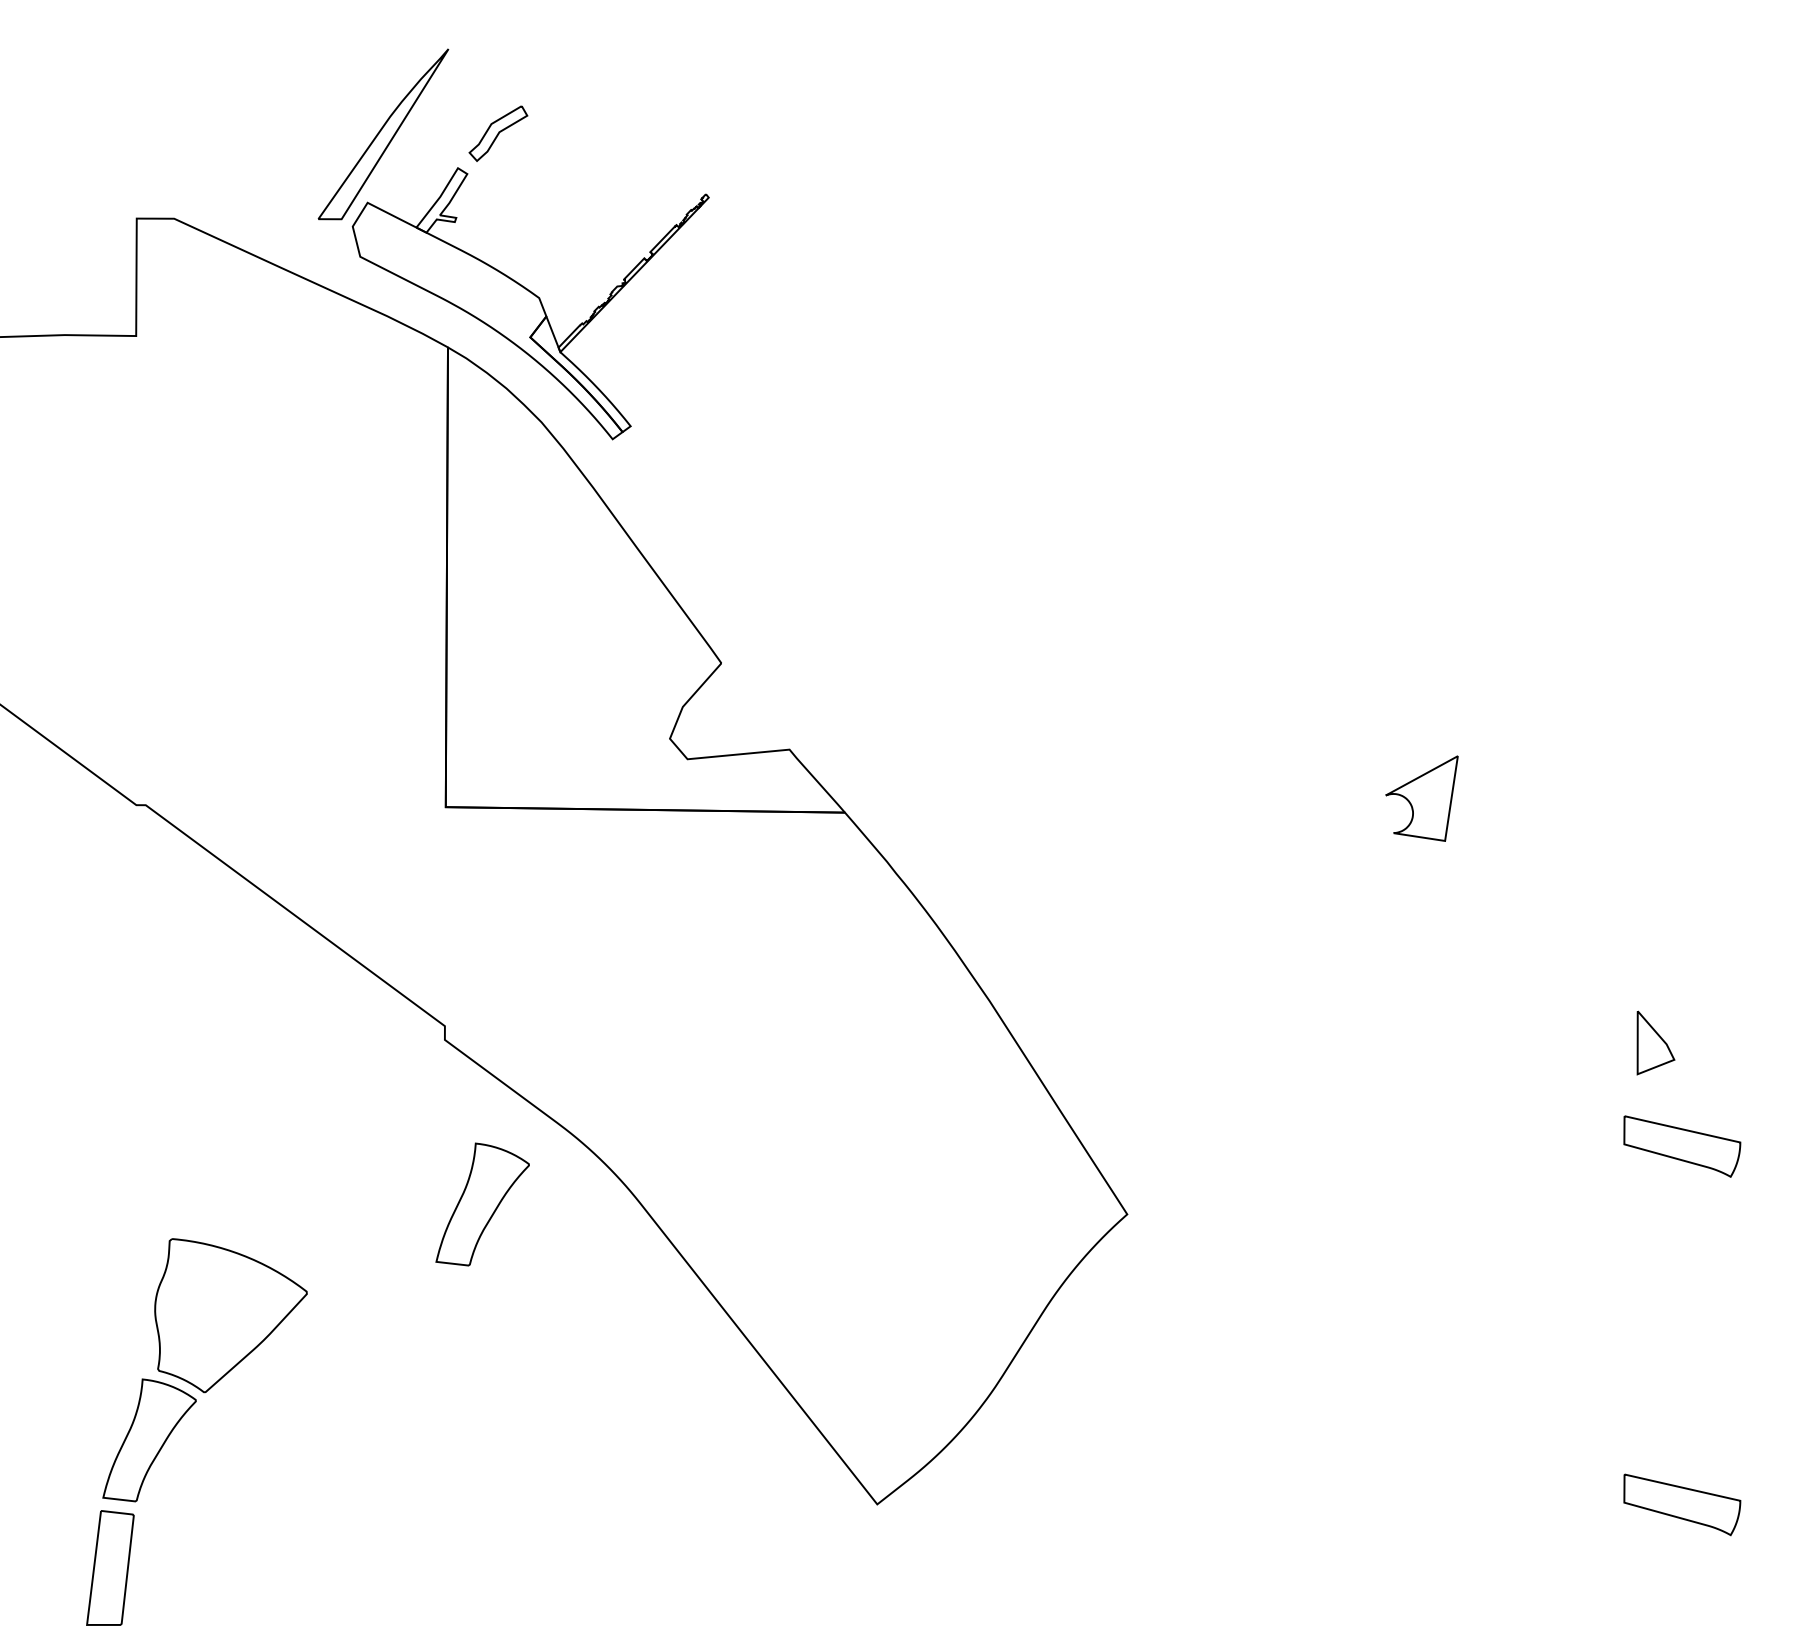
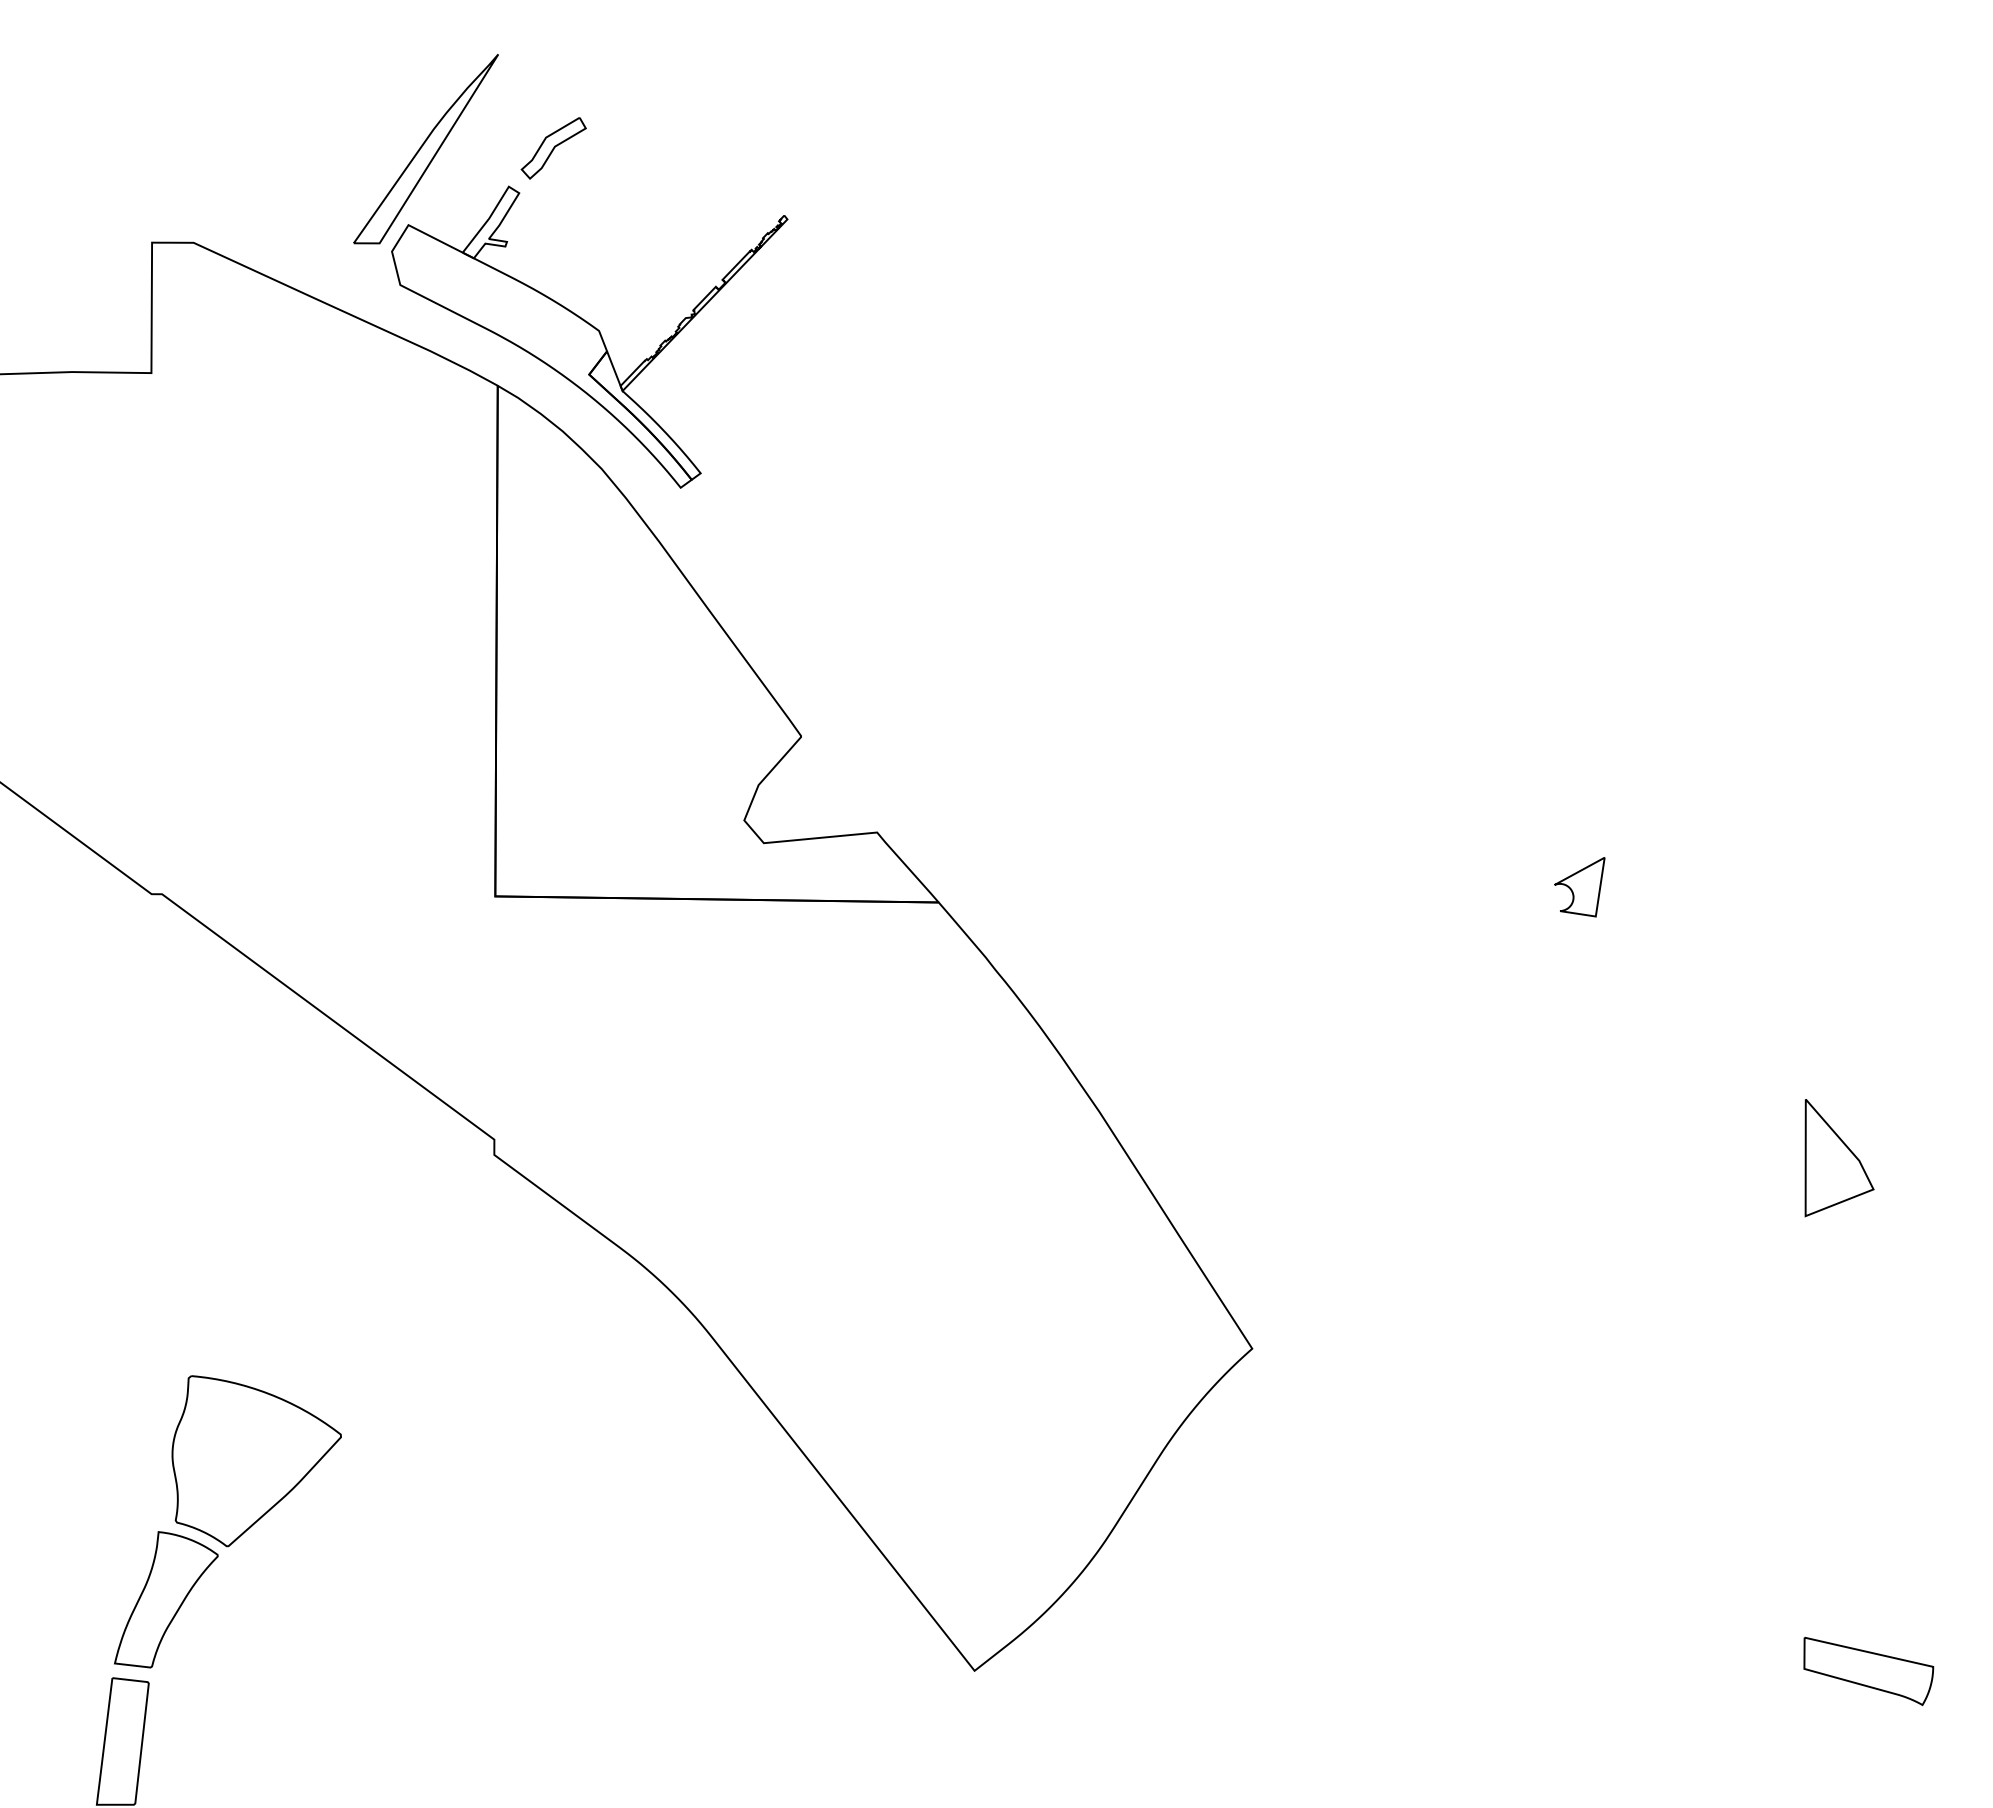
part: (1421, 799) -> (1579, 887), size x0.62
part: (1655, 1043) -> (1839, 1158), size x1.67
part: (1682, 1146) -> (1868, 1273), removed
part: (482, 1204) -> (536, 1337), removed

